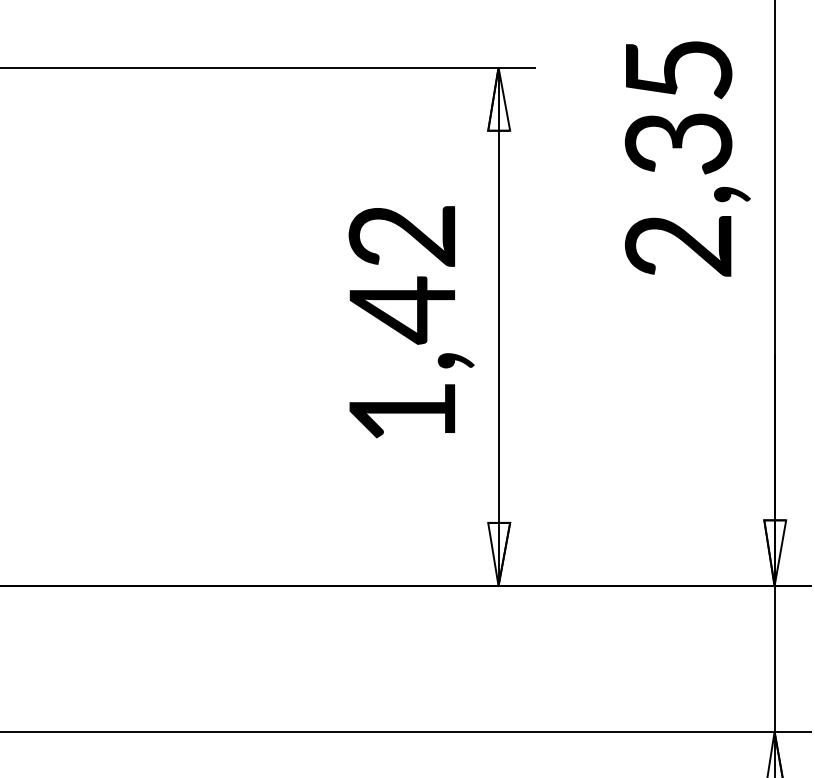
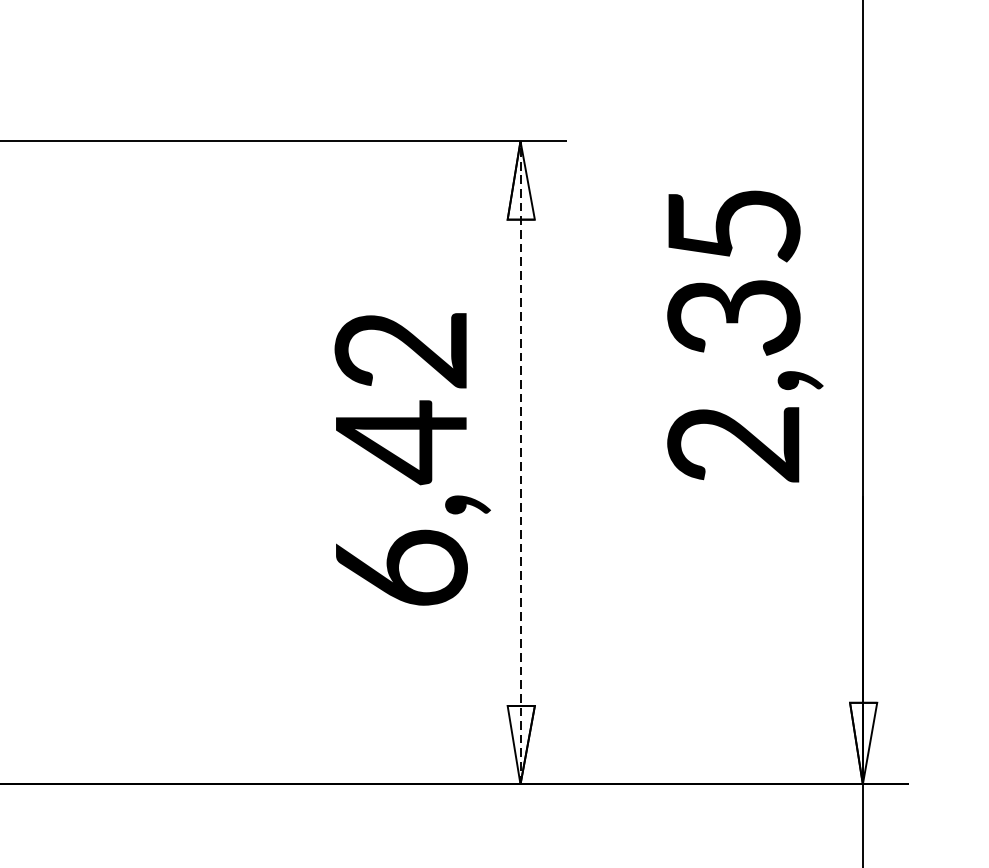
text: (687, 158) -> (744, 335), moved
line: (498, 326) -> (520, 462), solid -> dashed
text: (402, 410) -> (401, 566), 1,42 -> 6,42

